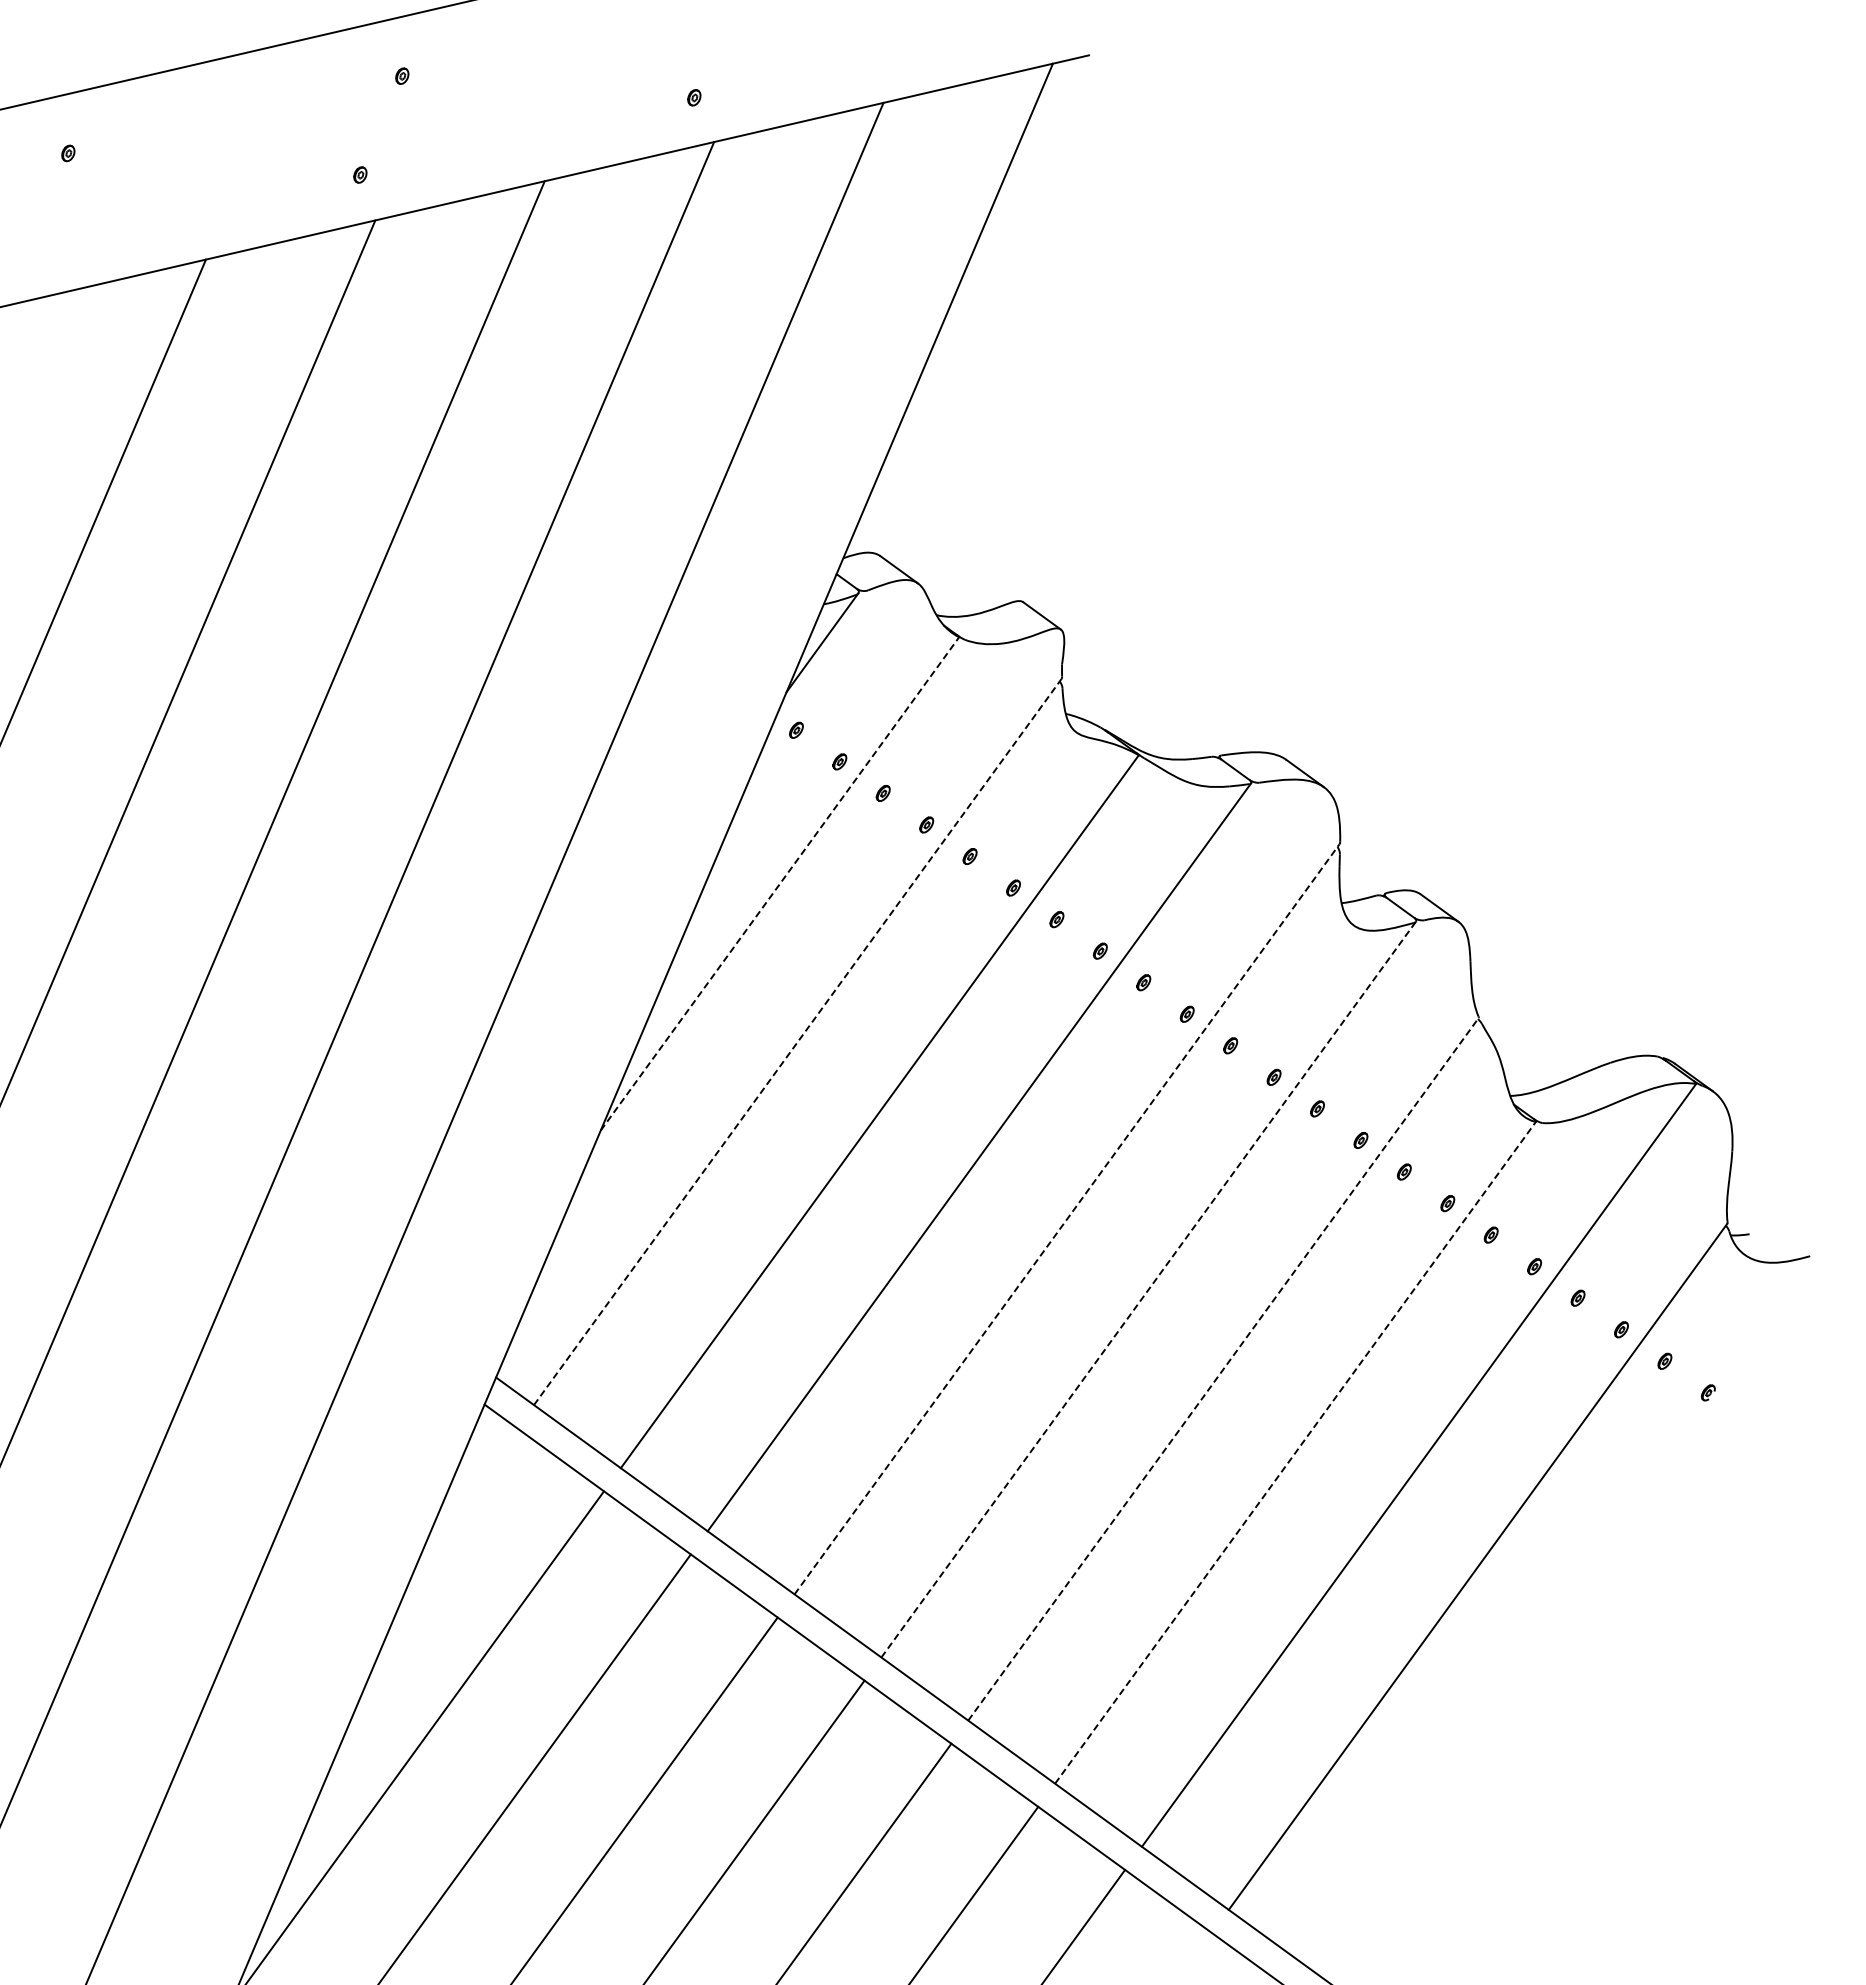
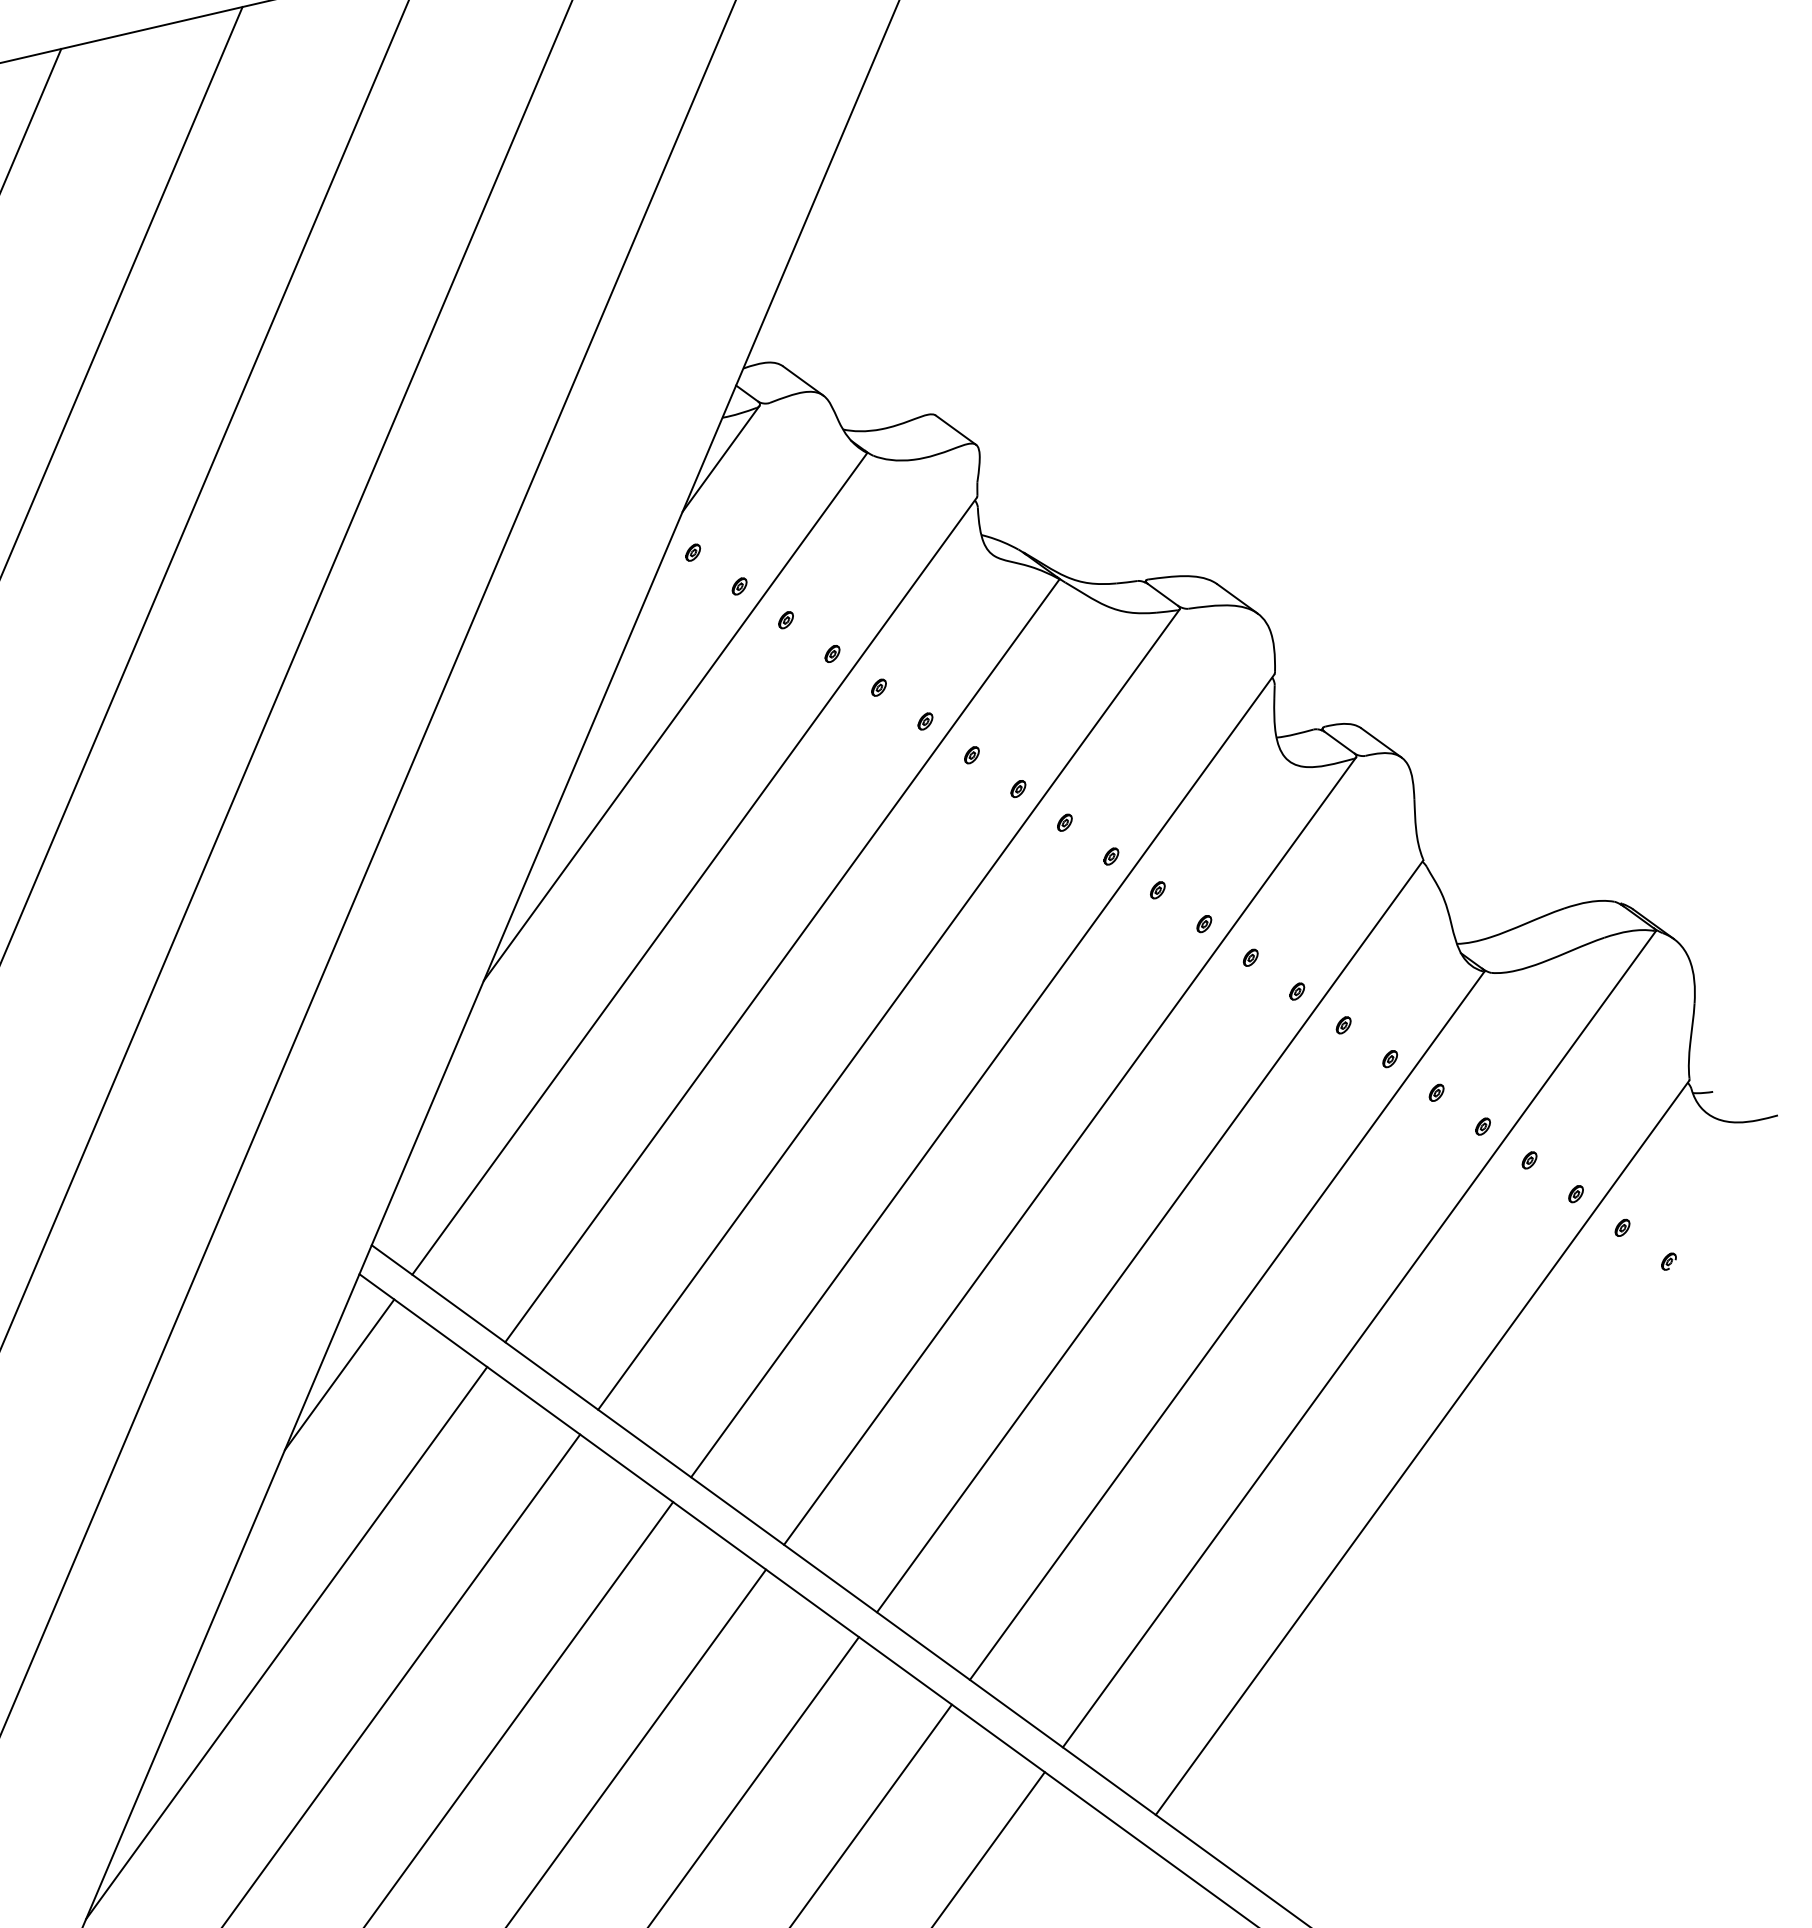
line: (780, 883) -> (676, 716), dashed -> solid
line: (797, 1042) -> (694, 886), dashed -> solid
line: (1067, 1219) -> (983, 1076), dashed -> solid
line: (1148, 1289) -> (1069, 1151), dashed -> solid
line: (1223, 1368) -> (1150, 1235), dashed -> solid
line: (1295, 1452) -> (1227, 1325), dashed -> solid
line: (465, 1498) -> (339, 1374), added

